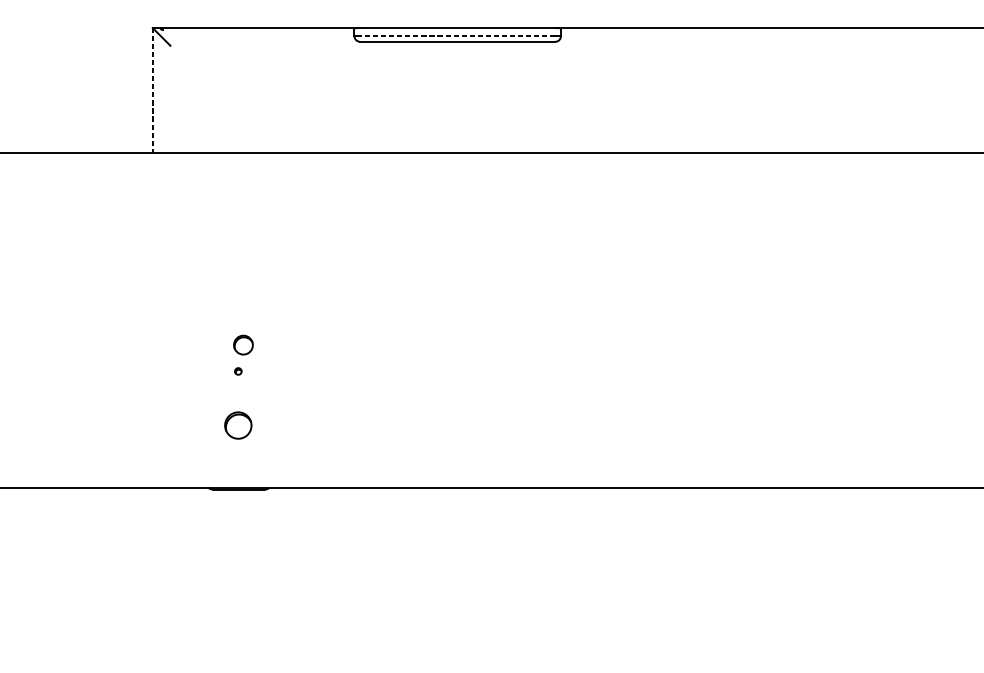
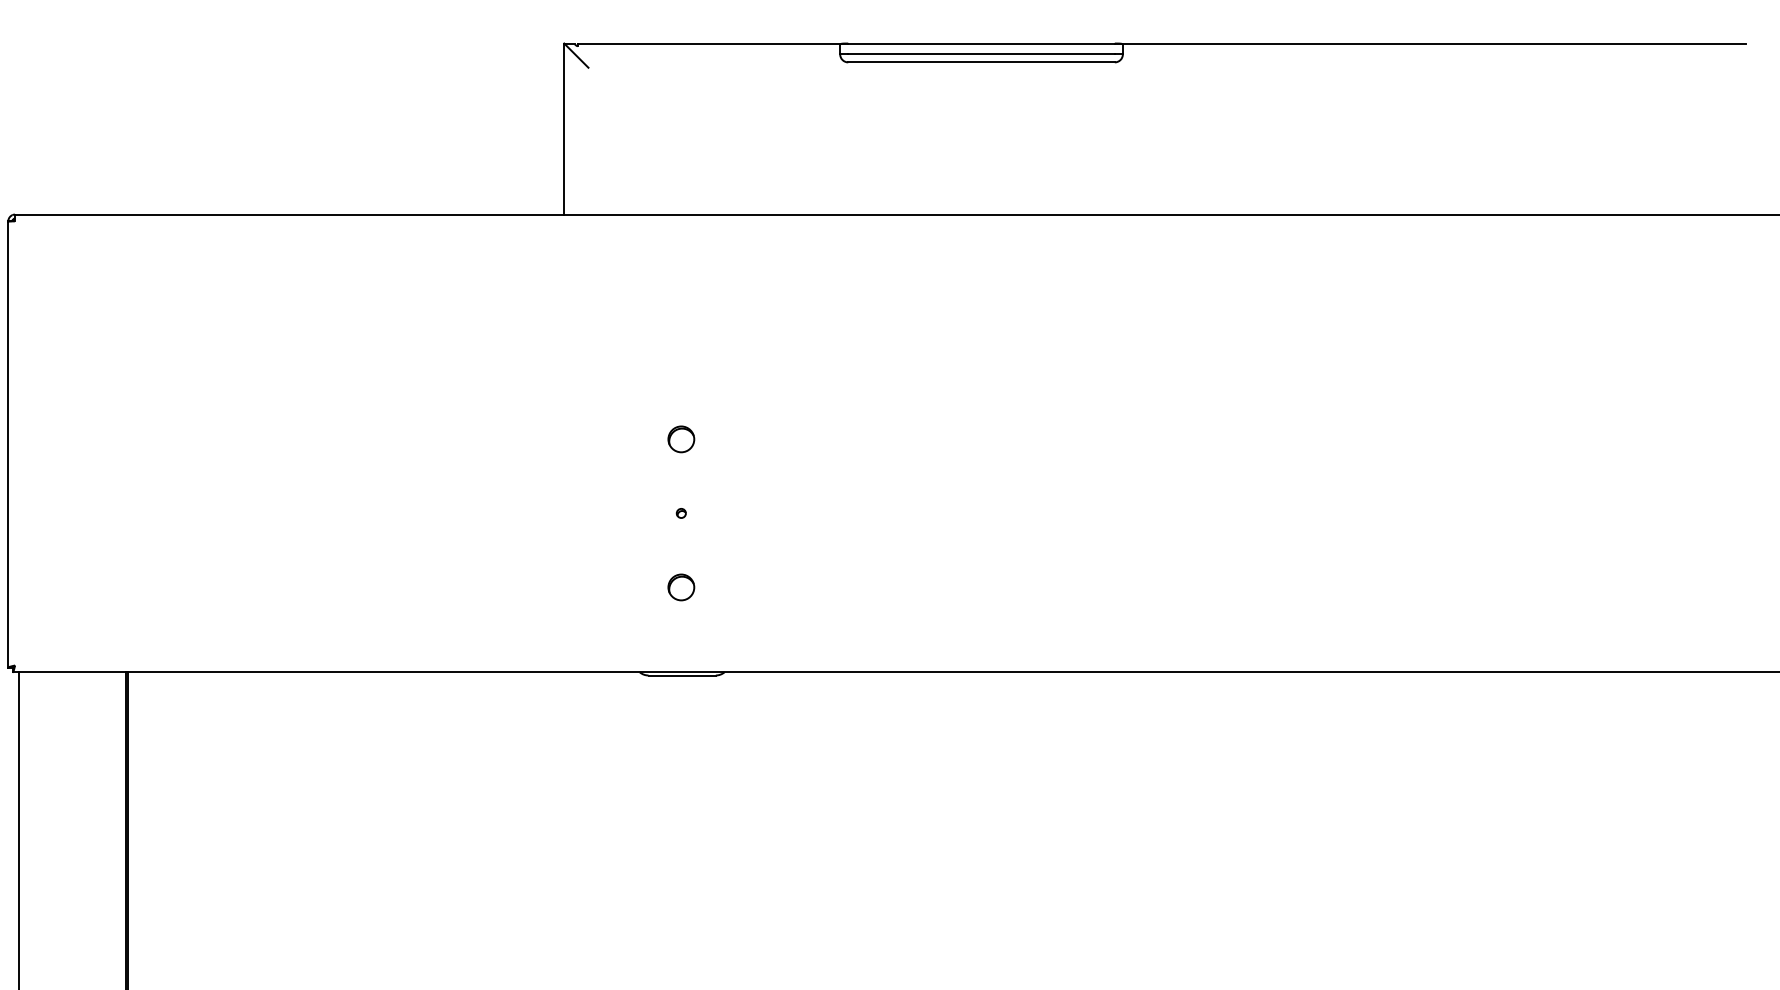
line: (457, 36) -> (981, 54), dashed -> solid
line: (152, 90) -> (564, 129), dashed -> solid
part: (243, 345) -> (681, 439), moved
part: (238, 425) -> (681, 587), size x0.71

